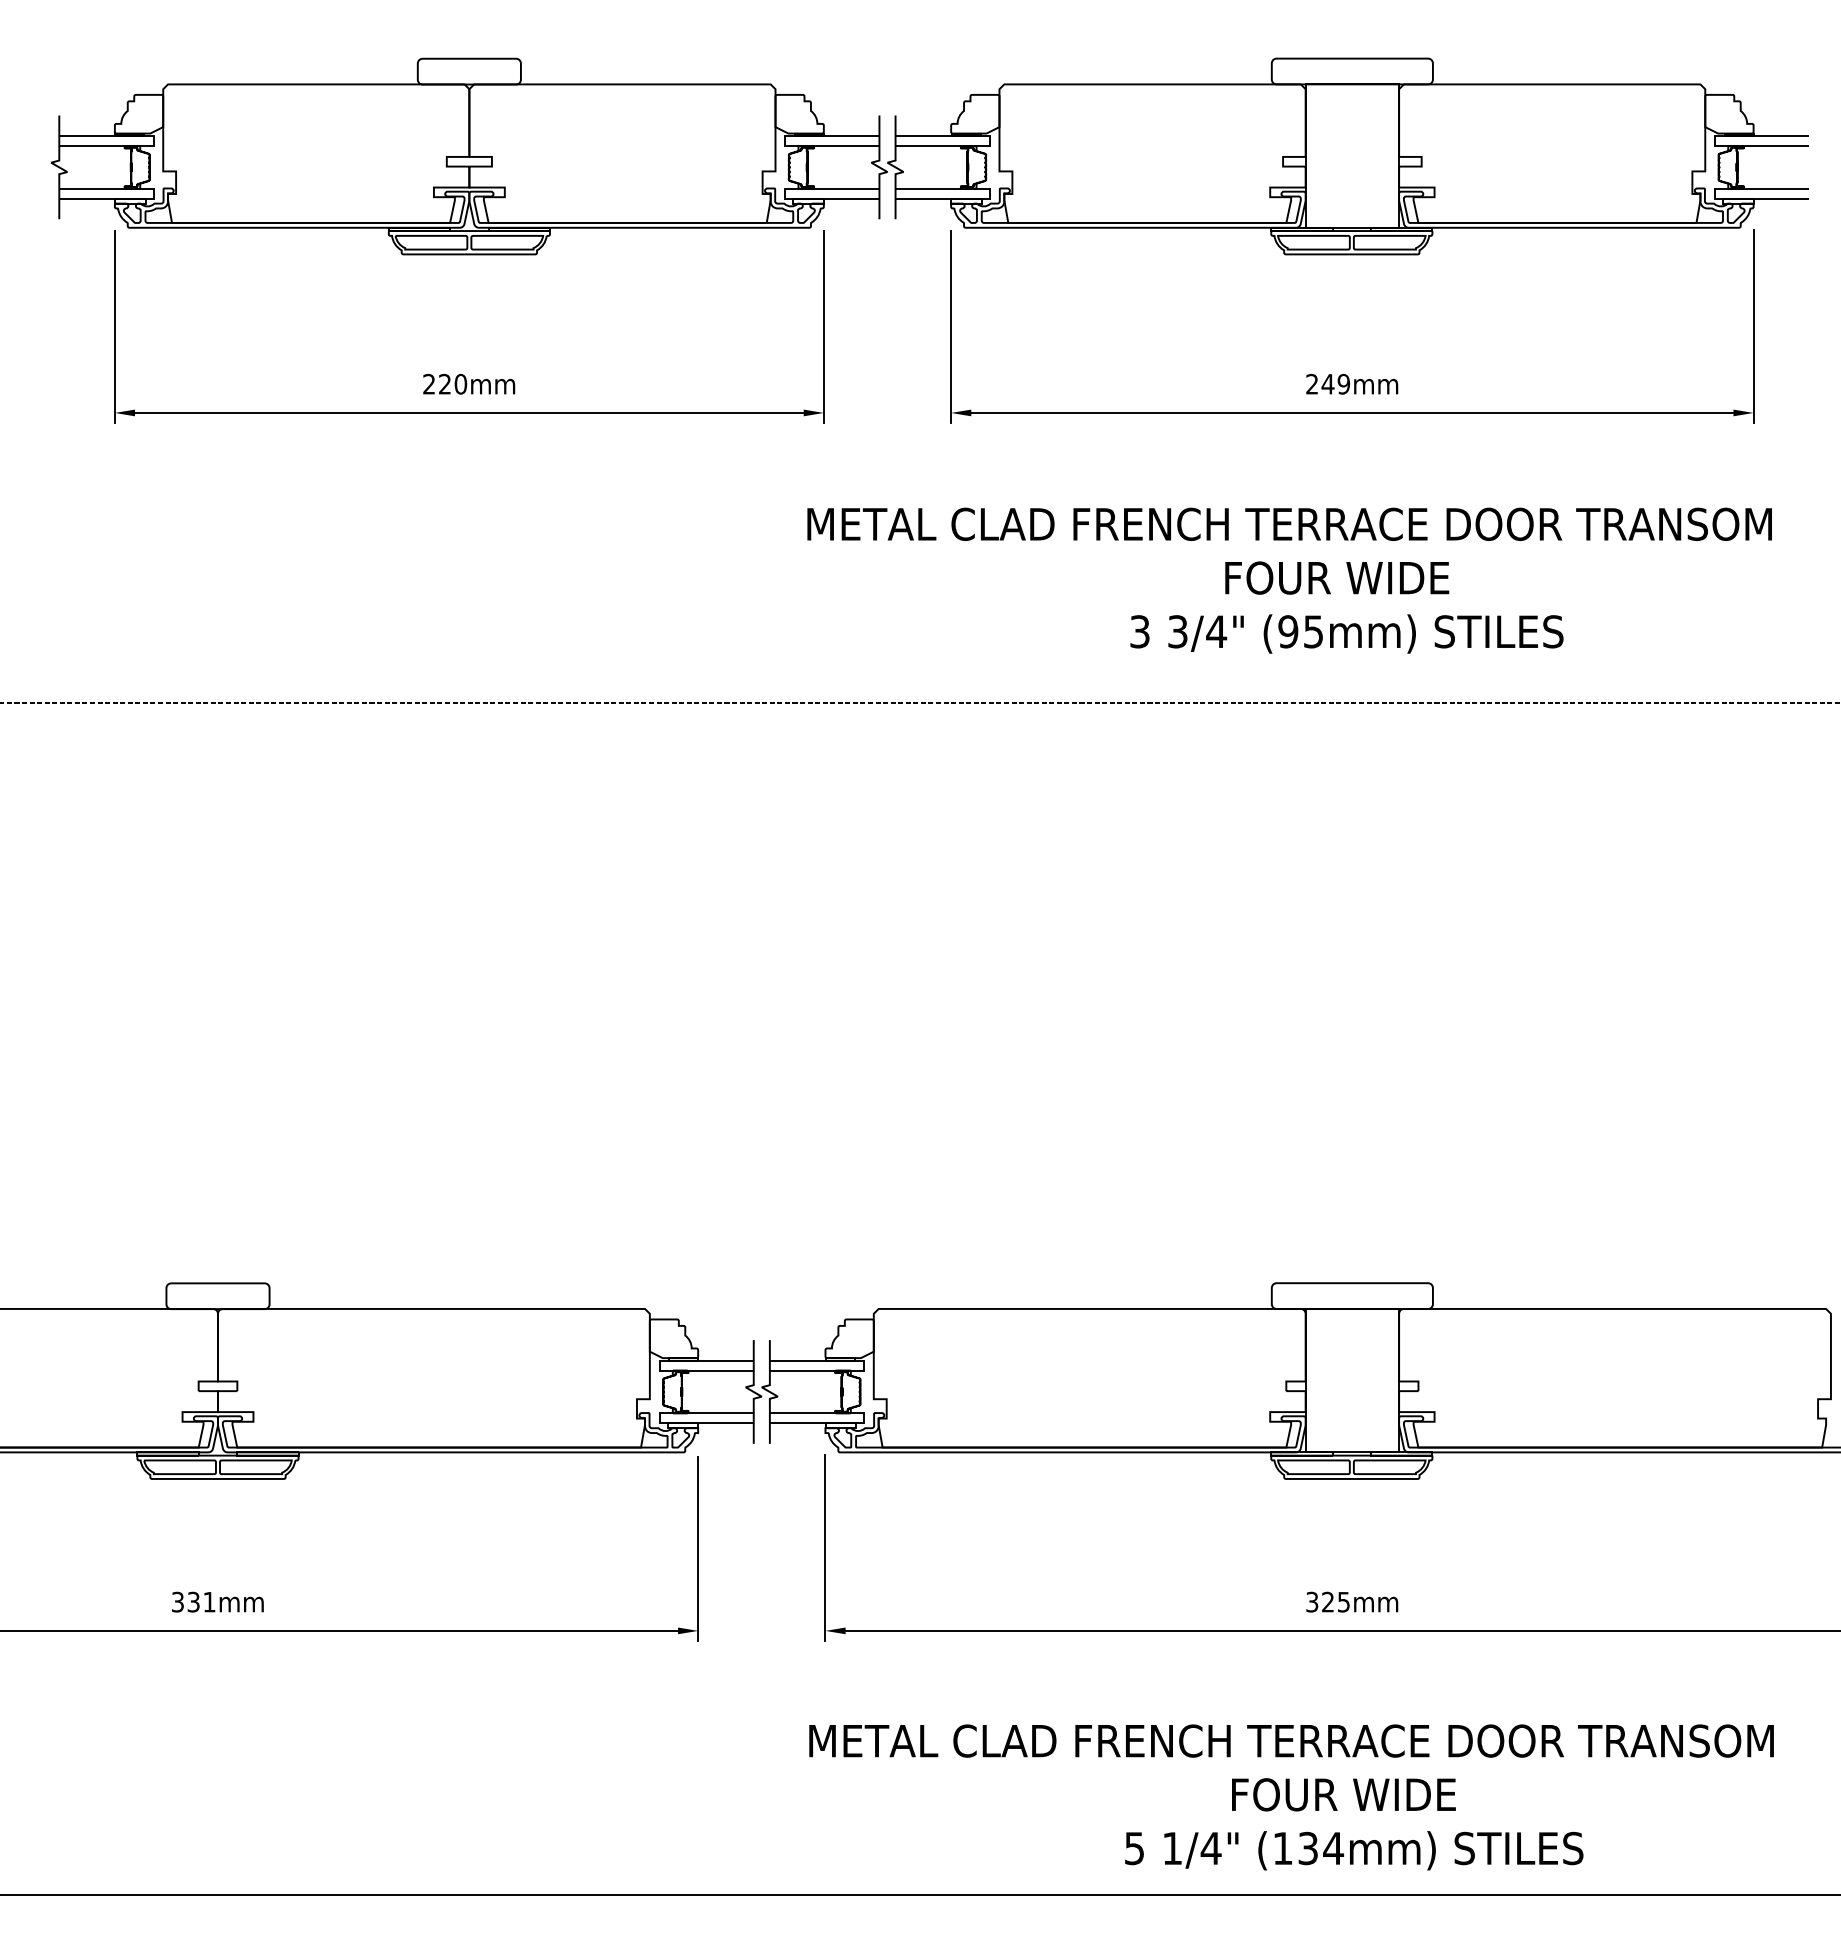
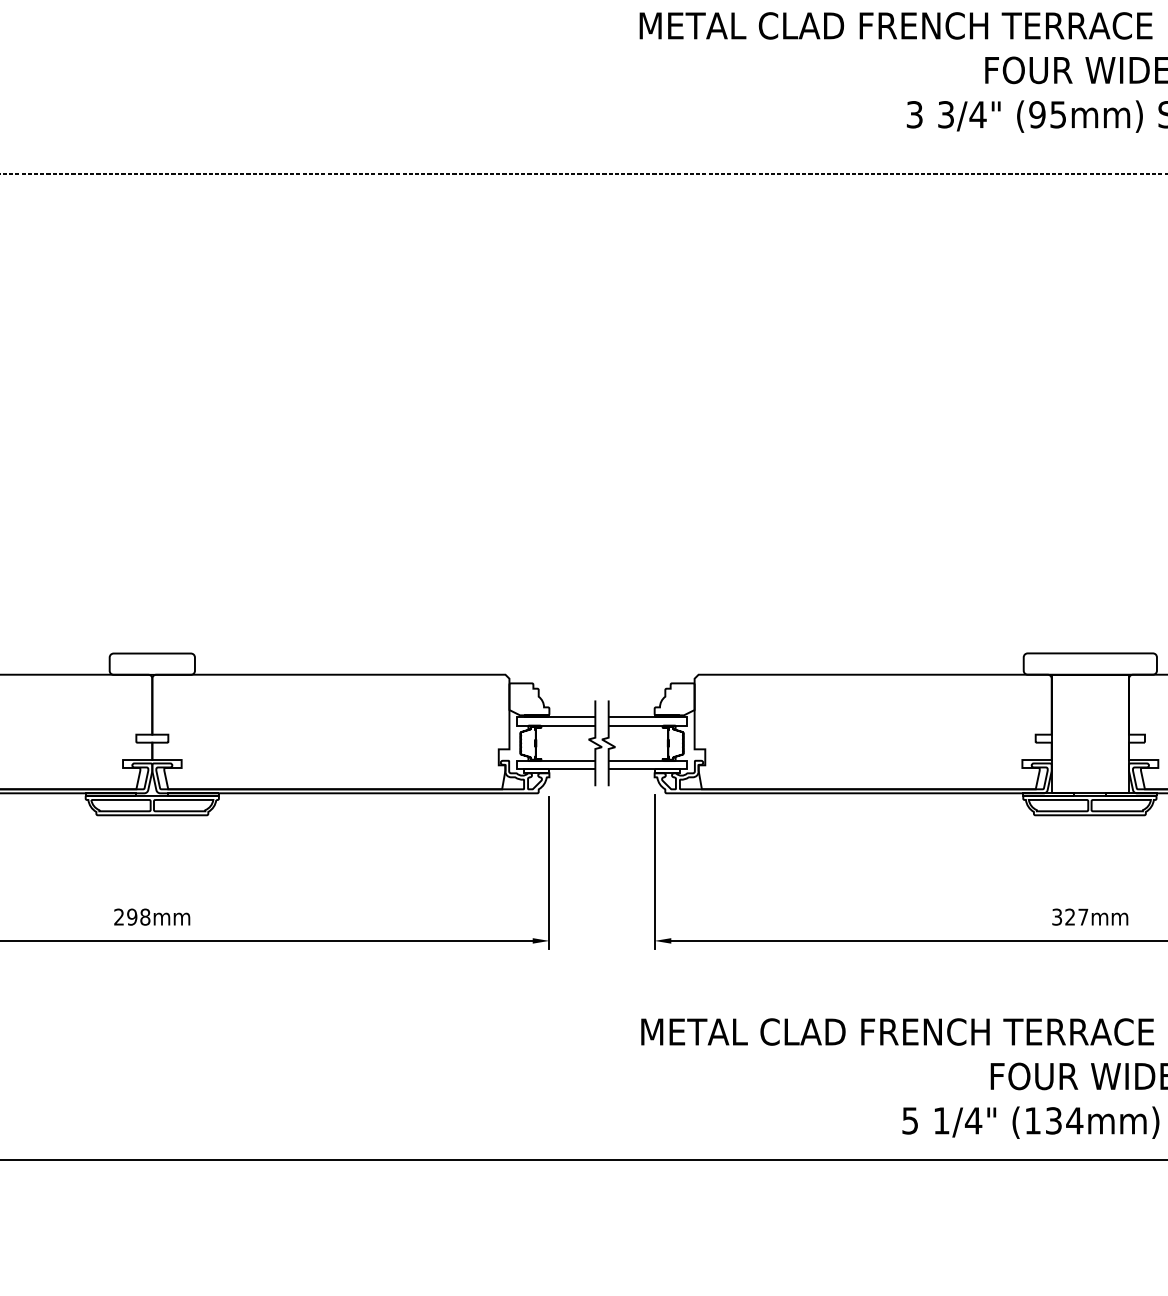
text: (193, 1601) -> (132, 916), 331mm -> 298mm
text: (1343, 1602) -> (1083, 917), 325mm -> 327mm

